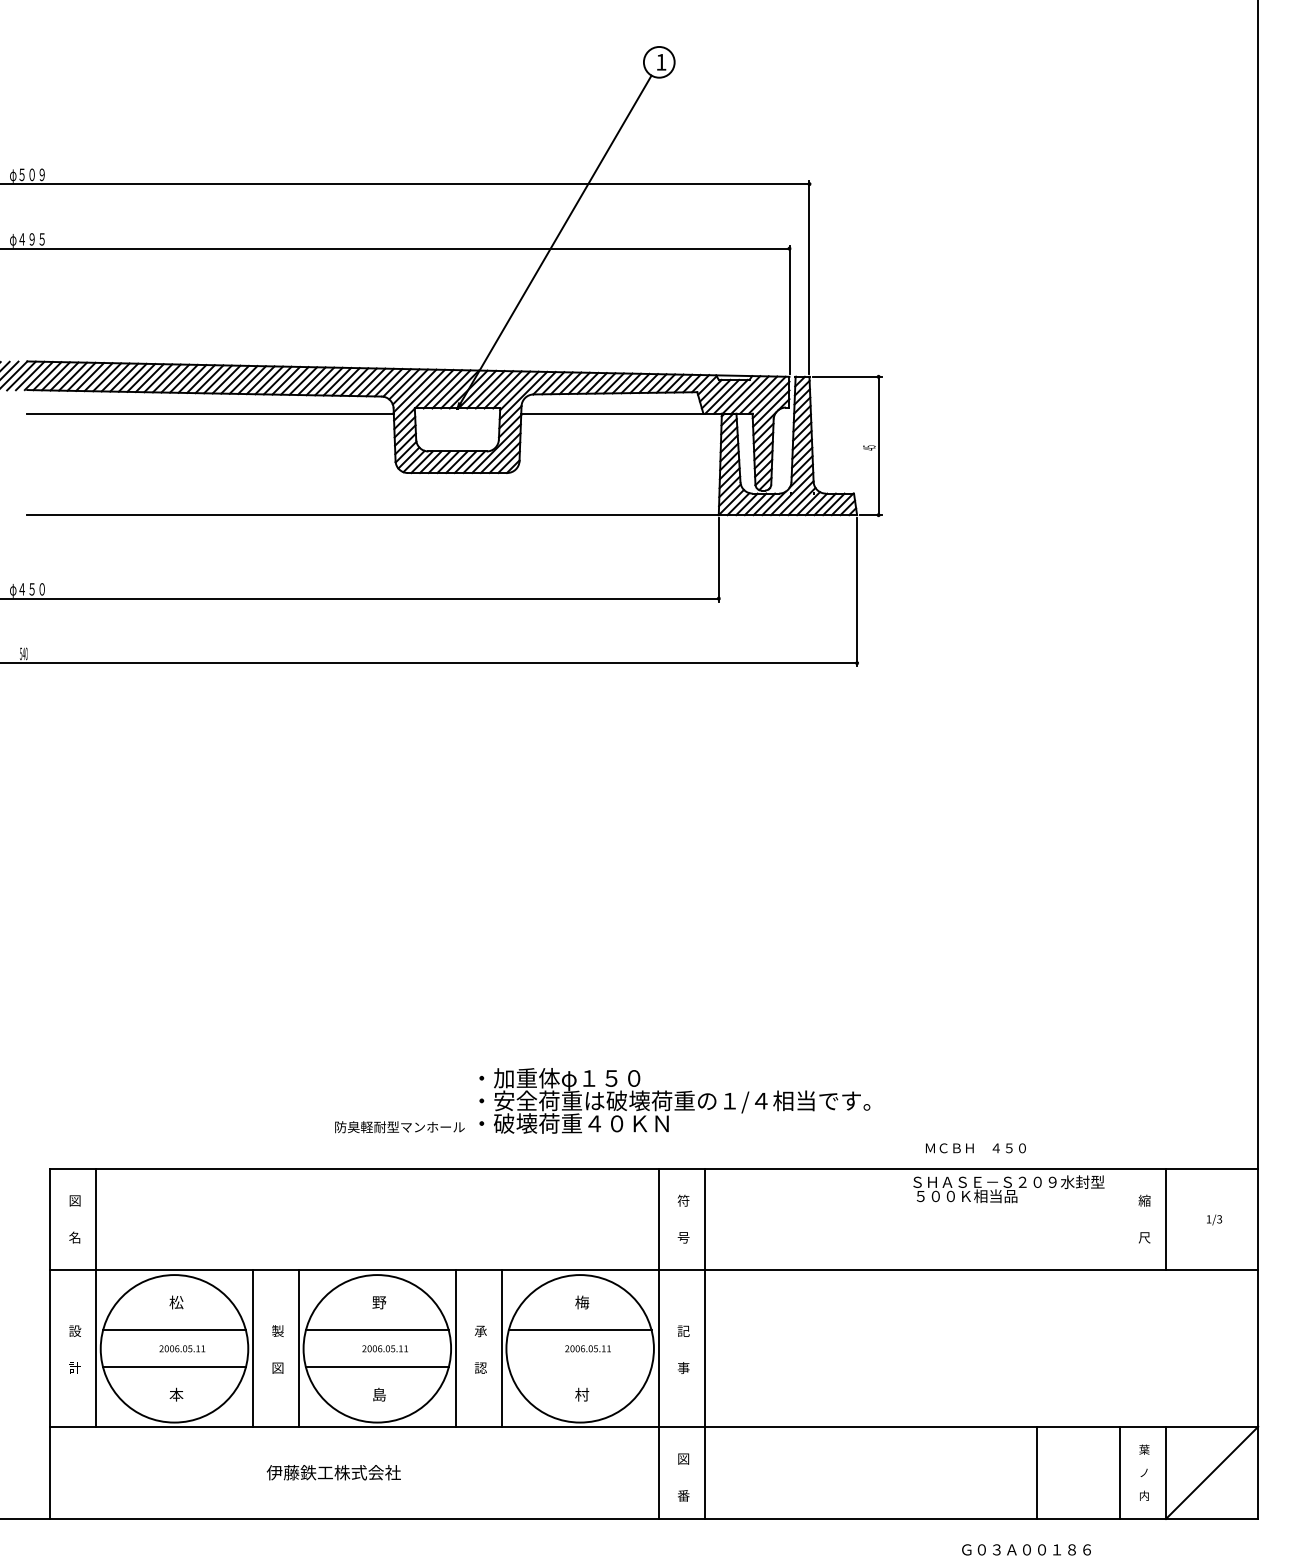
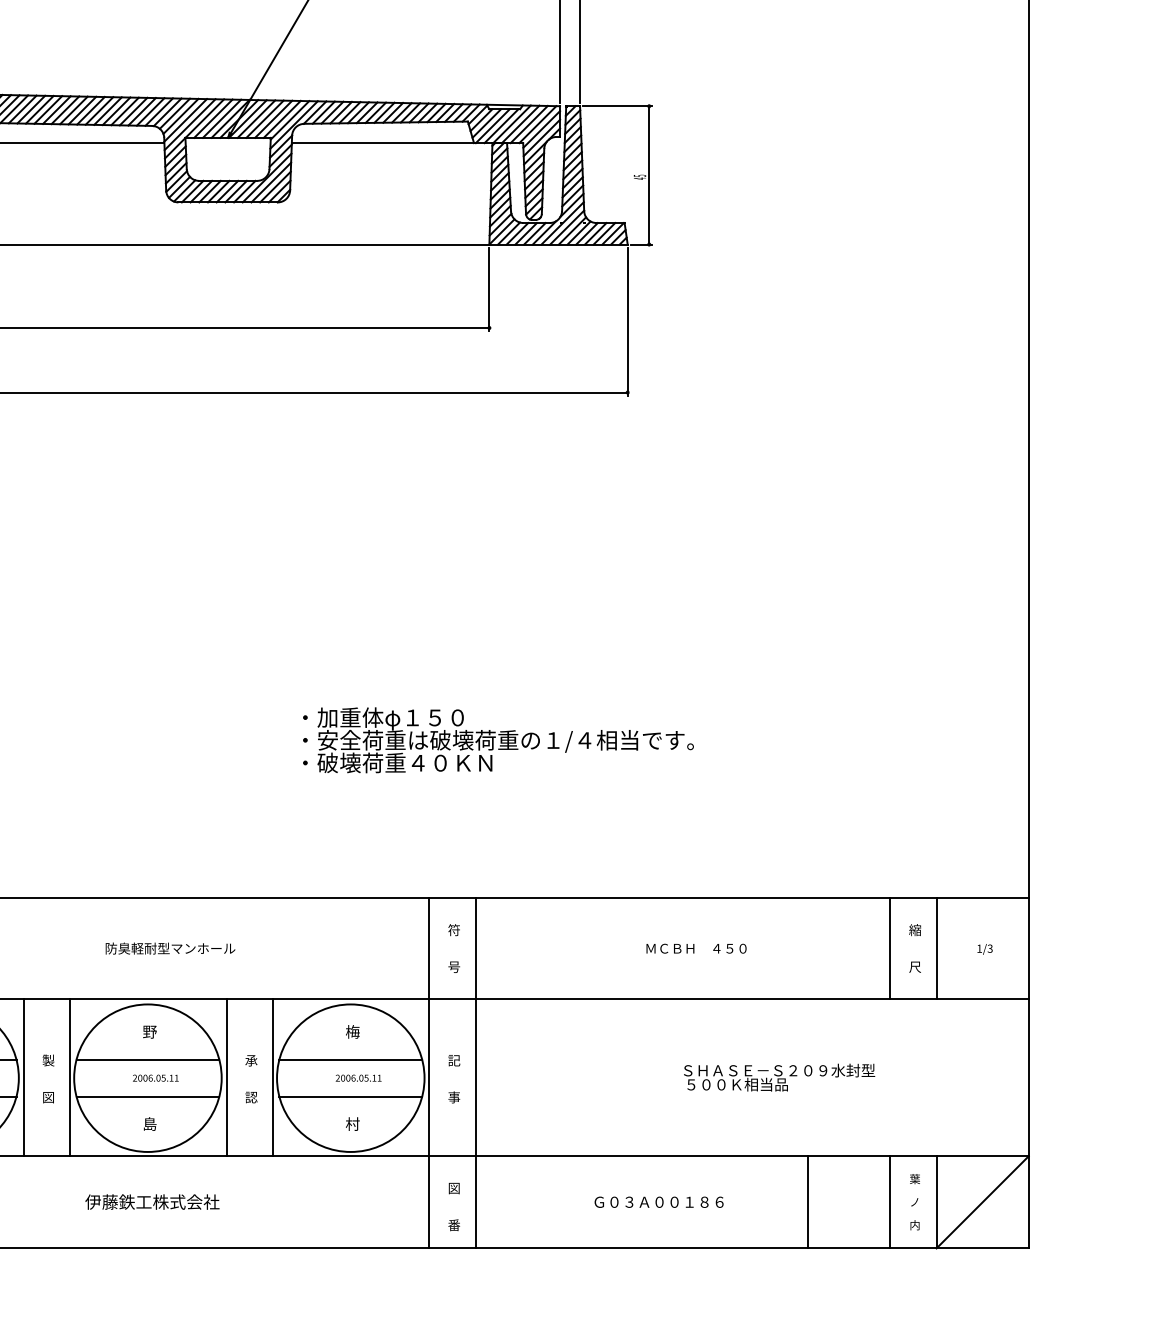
text: (674, 1100) -> (498, 739), moved
text: (399, 1127) -> (170, 948), moved
text: (975, 1148) -> (696, 948), moved
text: (1008, 1189) -> (779, 1077), moved
line: (1119, 1219) -> (890, 948), added
line: (579, 1367) -> (350, 1096), added
text: (333, 1472) -> (152, 1201), moved
text: (1026, 1549) -> (659, 1201), moved

